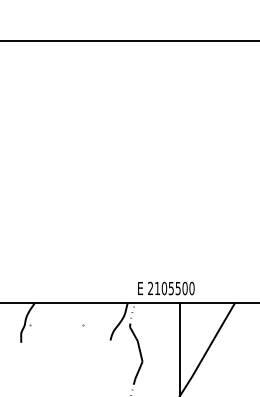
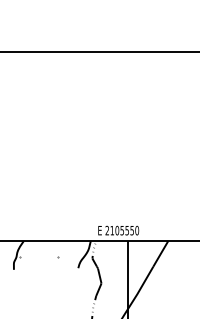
text: (185, 288) -> (132, 230), 2105500 -> 2105550

